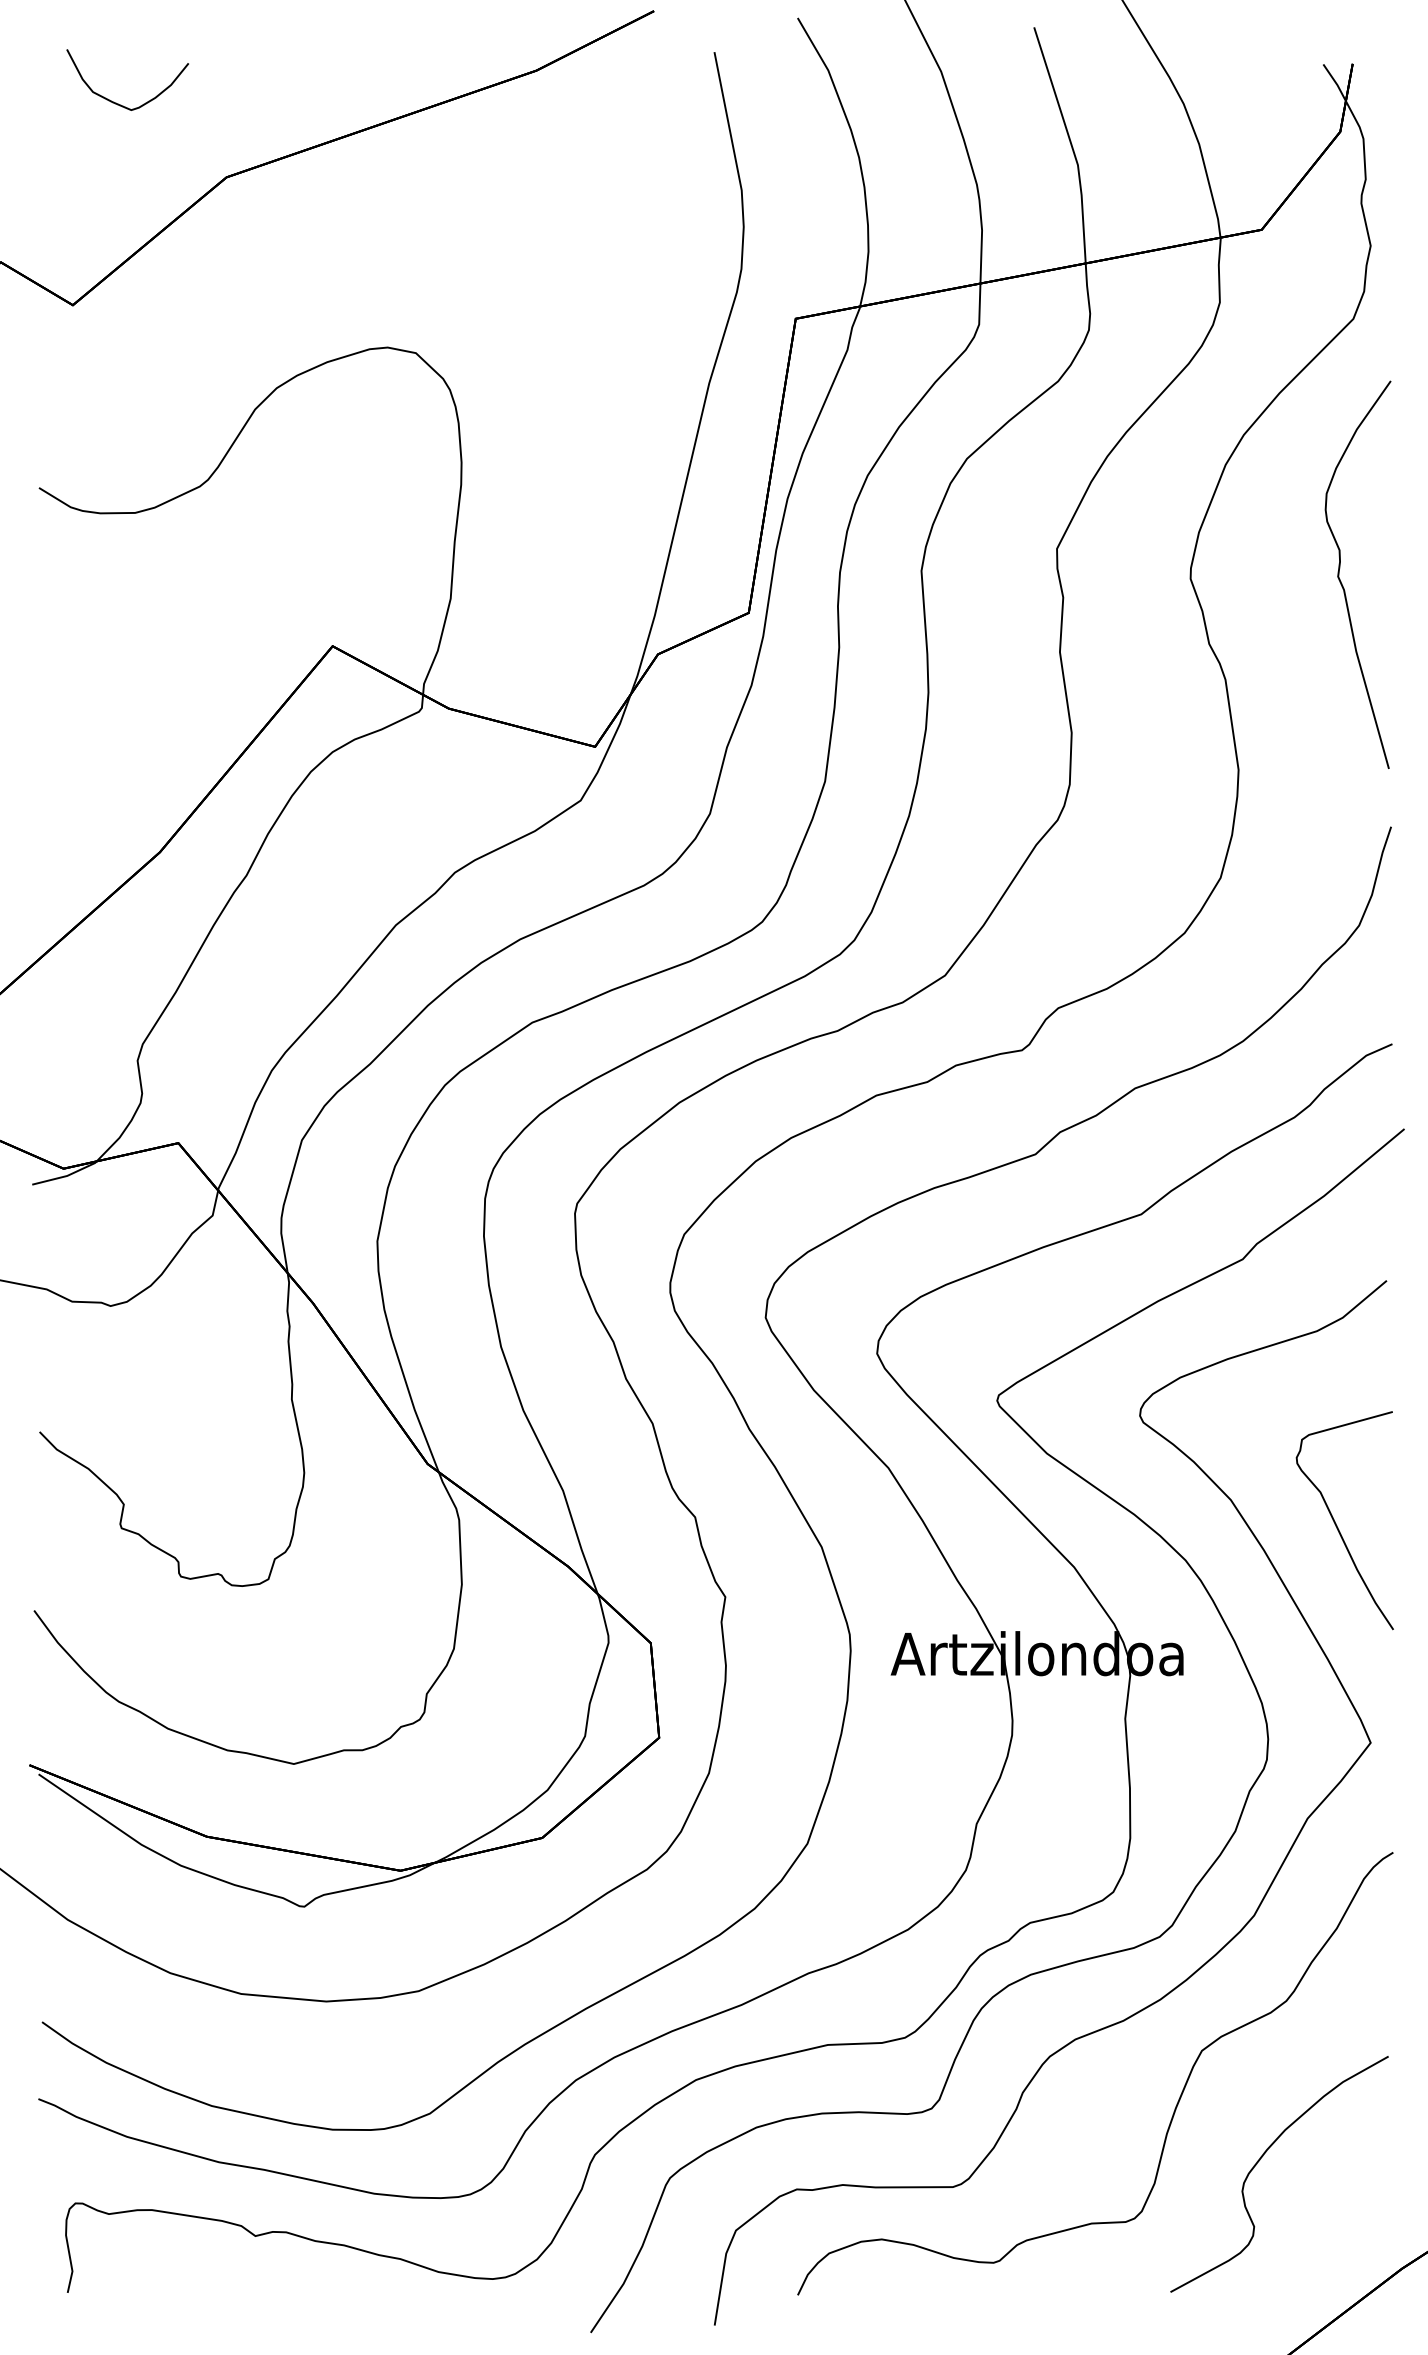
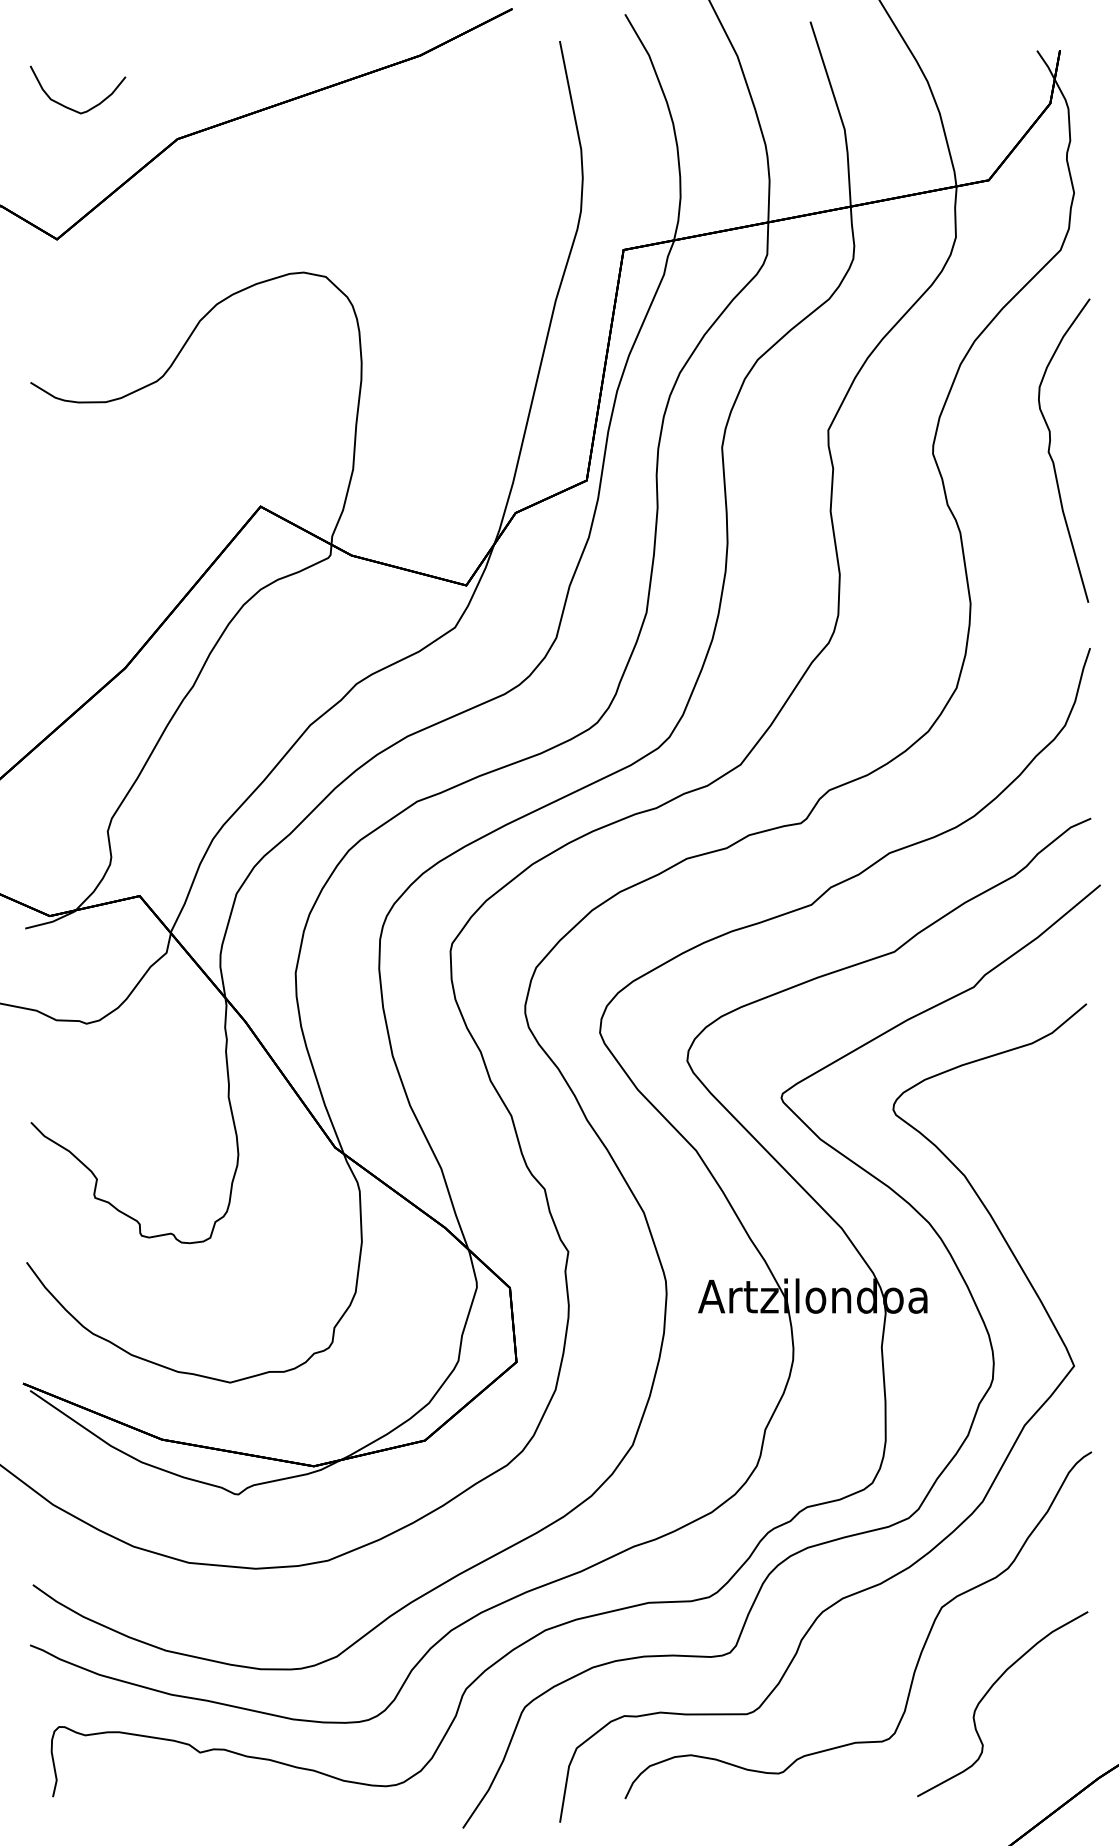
curve: (116, 102) -> (69, 107), moved
curve: (1336, 1522) -> (1047, 1193), removed

